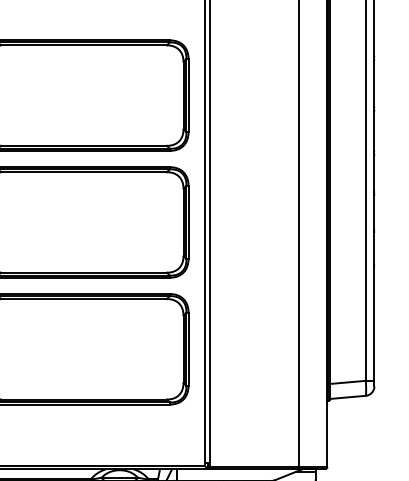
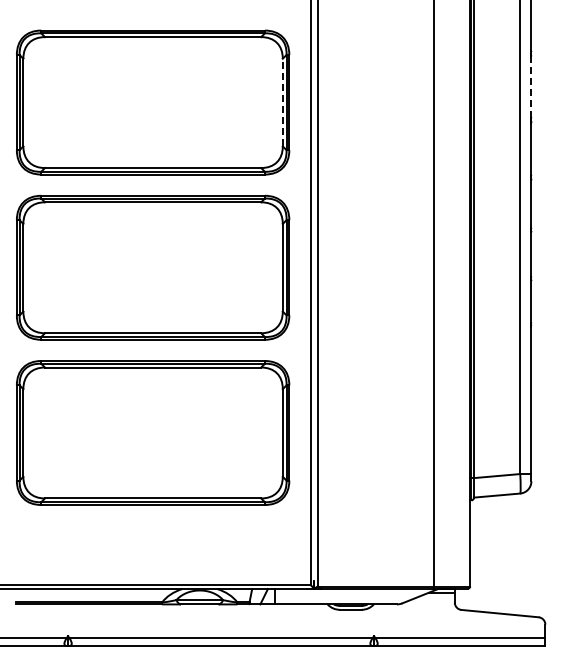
line: (374, 84) -> (531, 87), solid -> dashed
line: (183, 95) -> (282, 102), solid -> dashed

